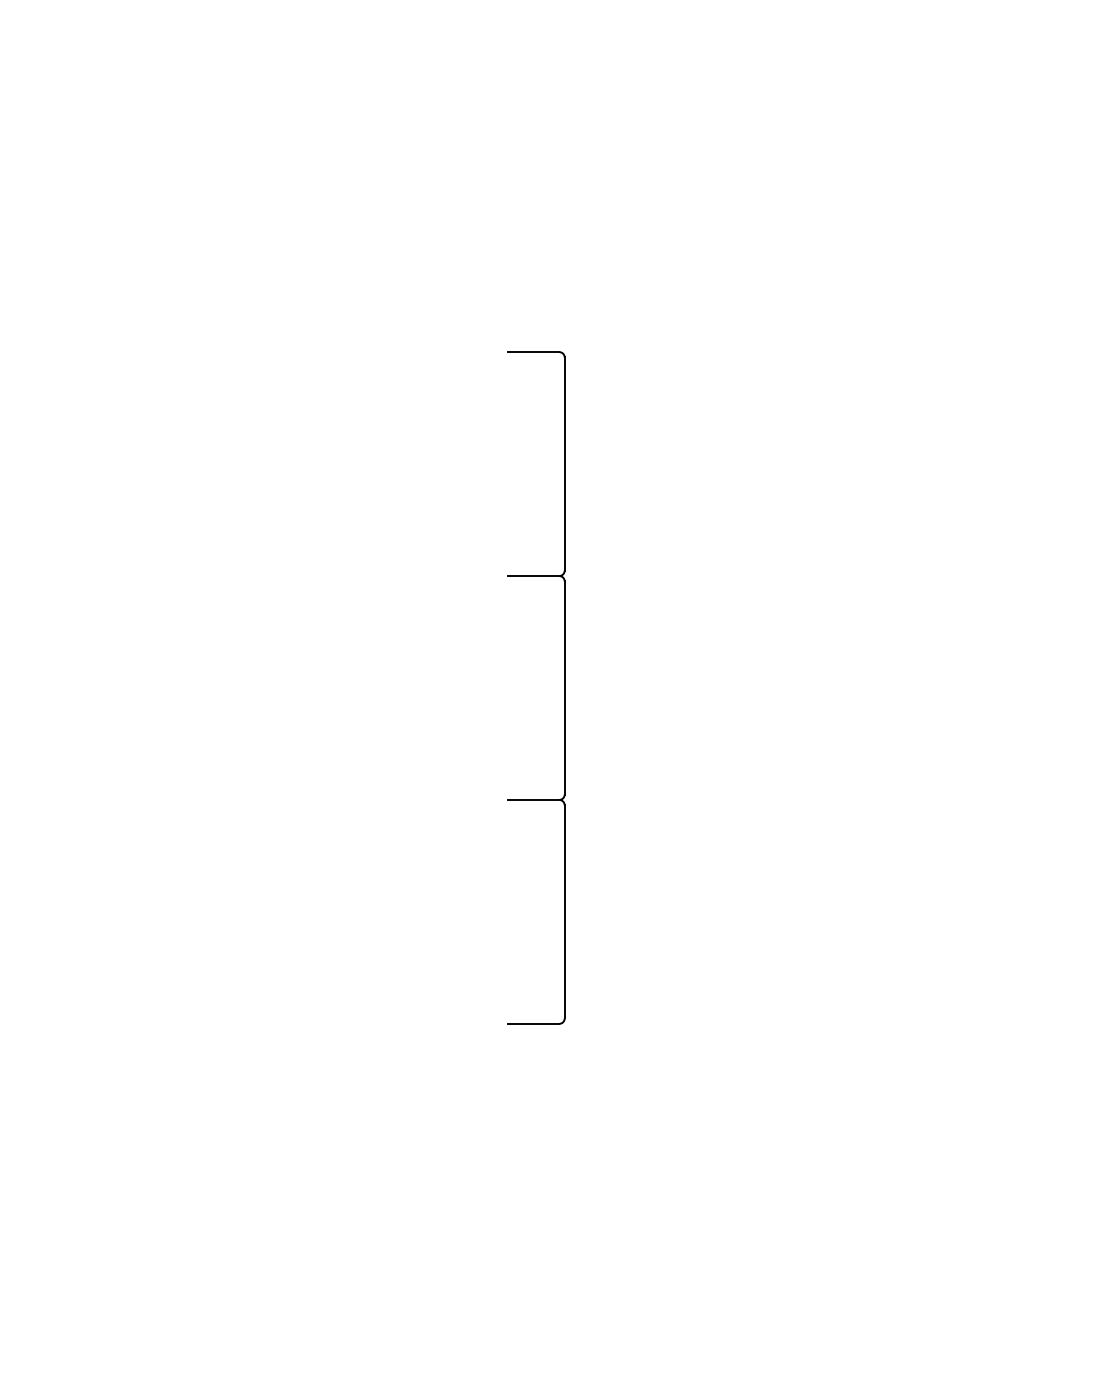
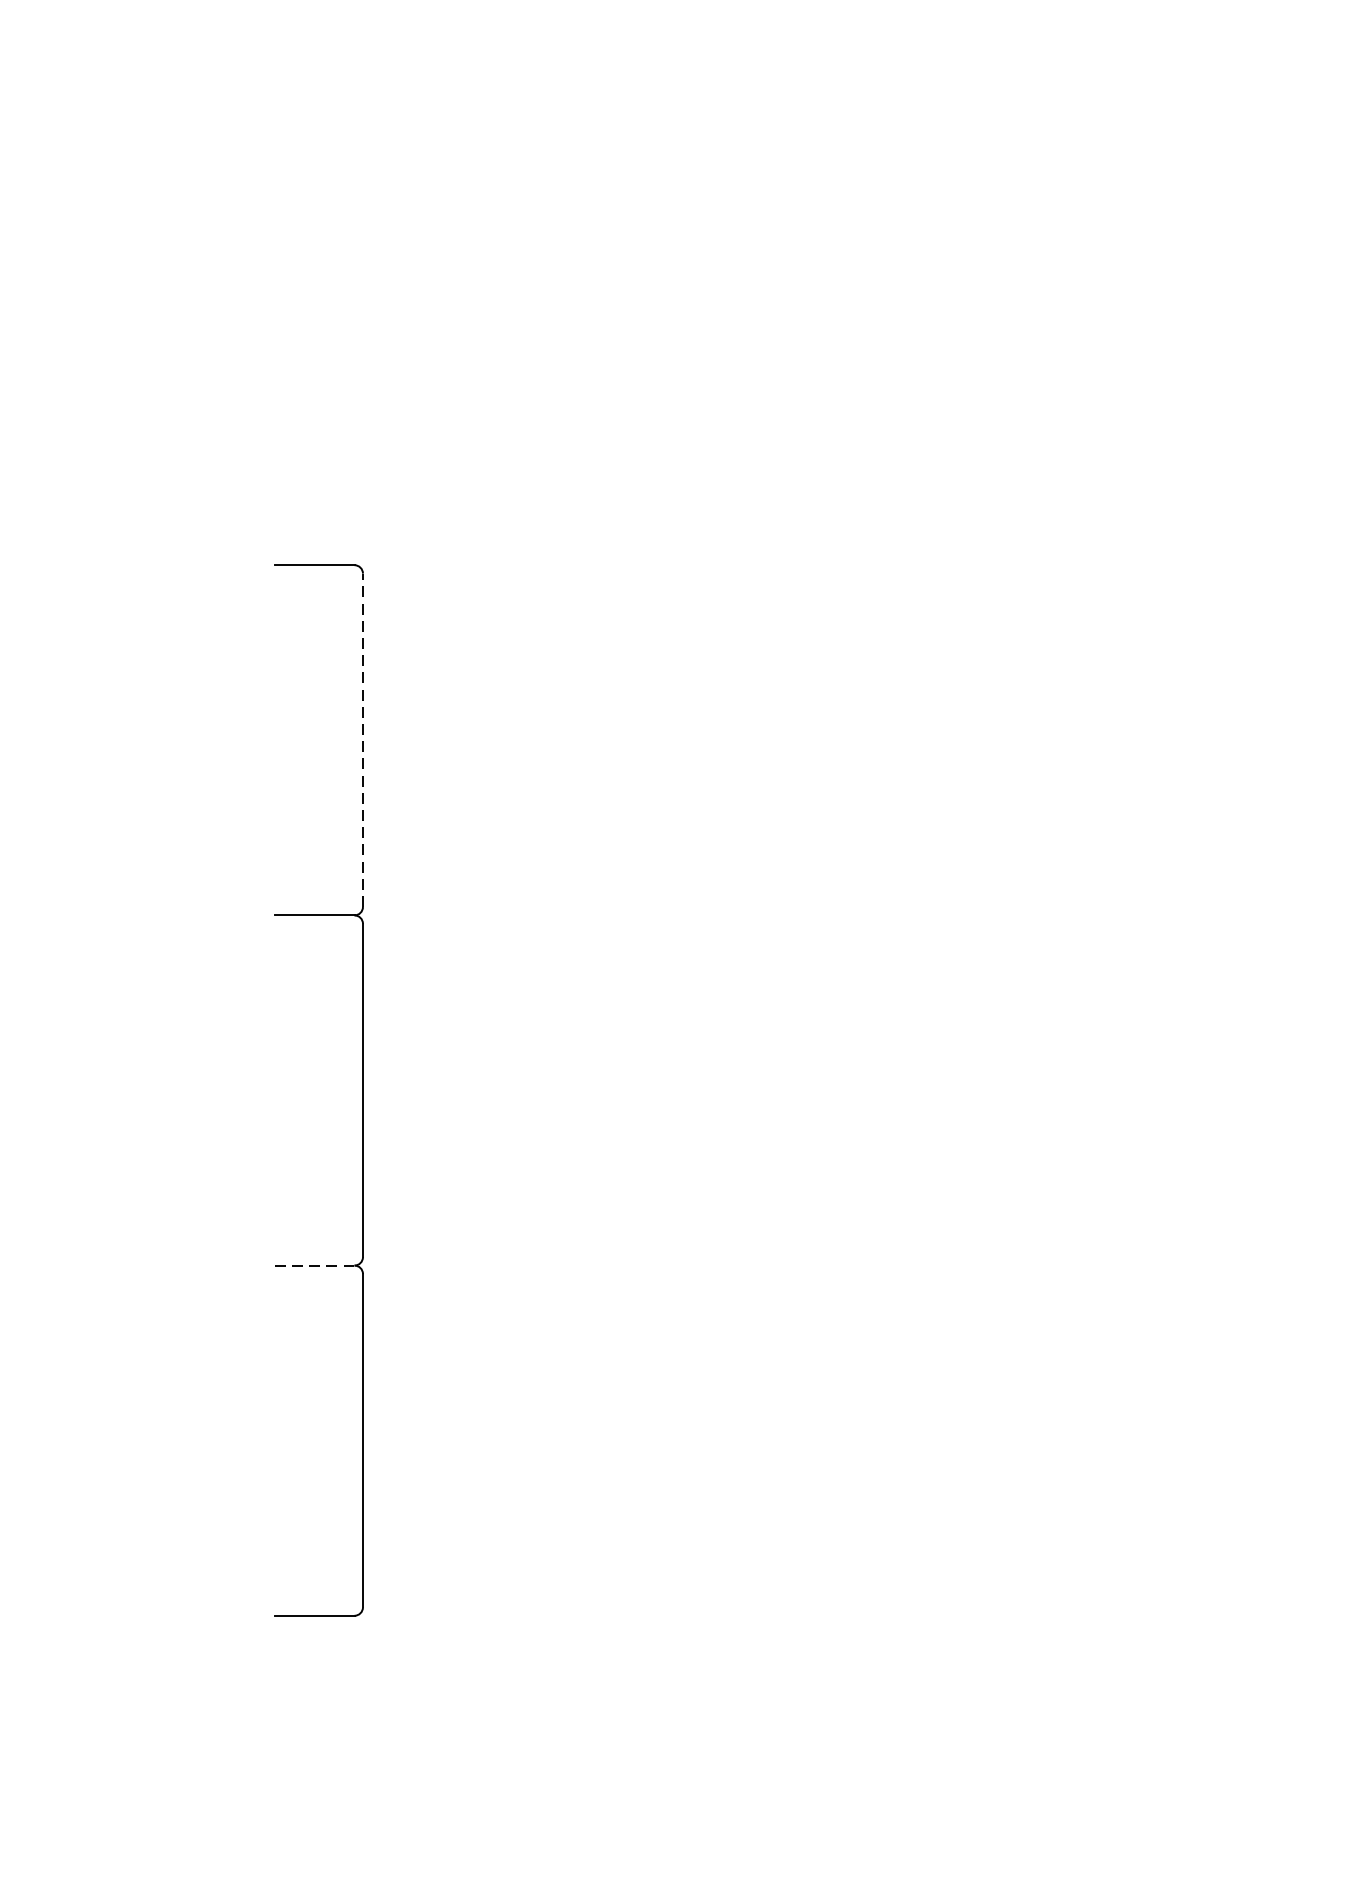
line: (564, 464) -> (362, 740), solid -> dashed
line: (533, 799) -> (314, 1264), solid -> dashed

